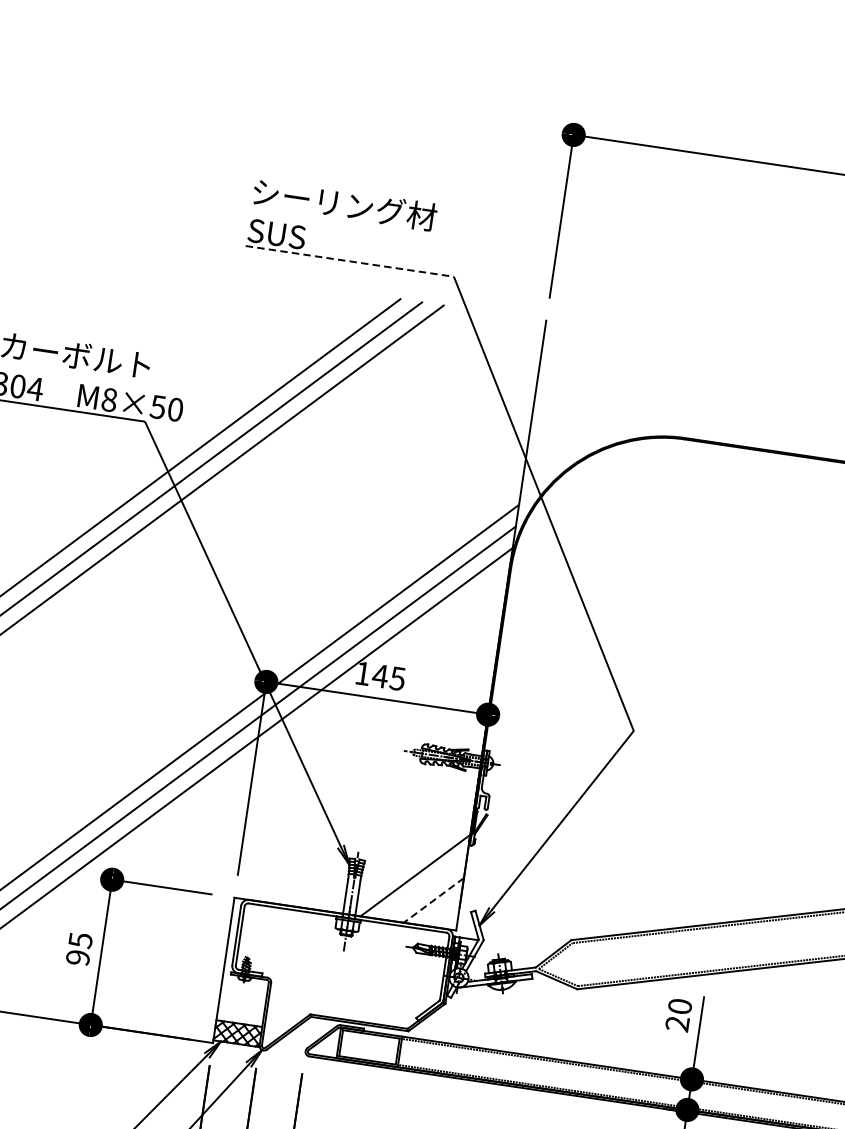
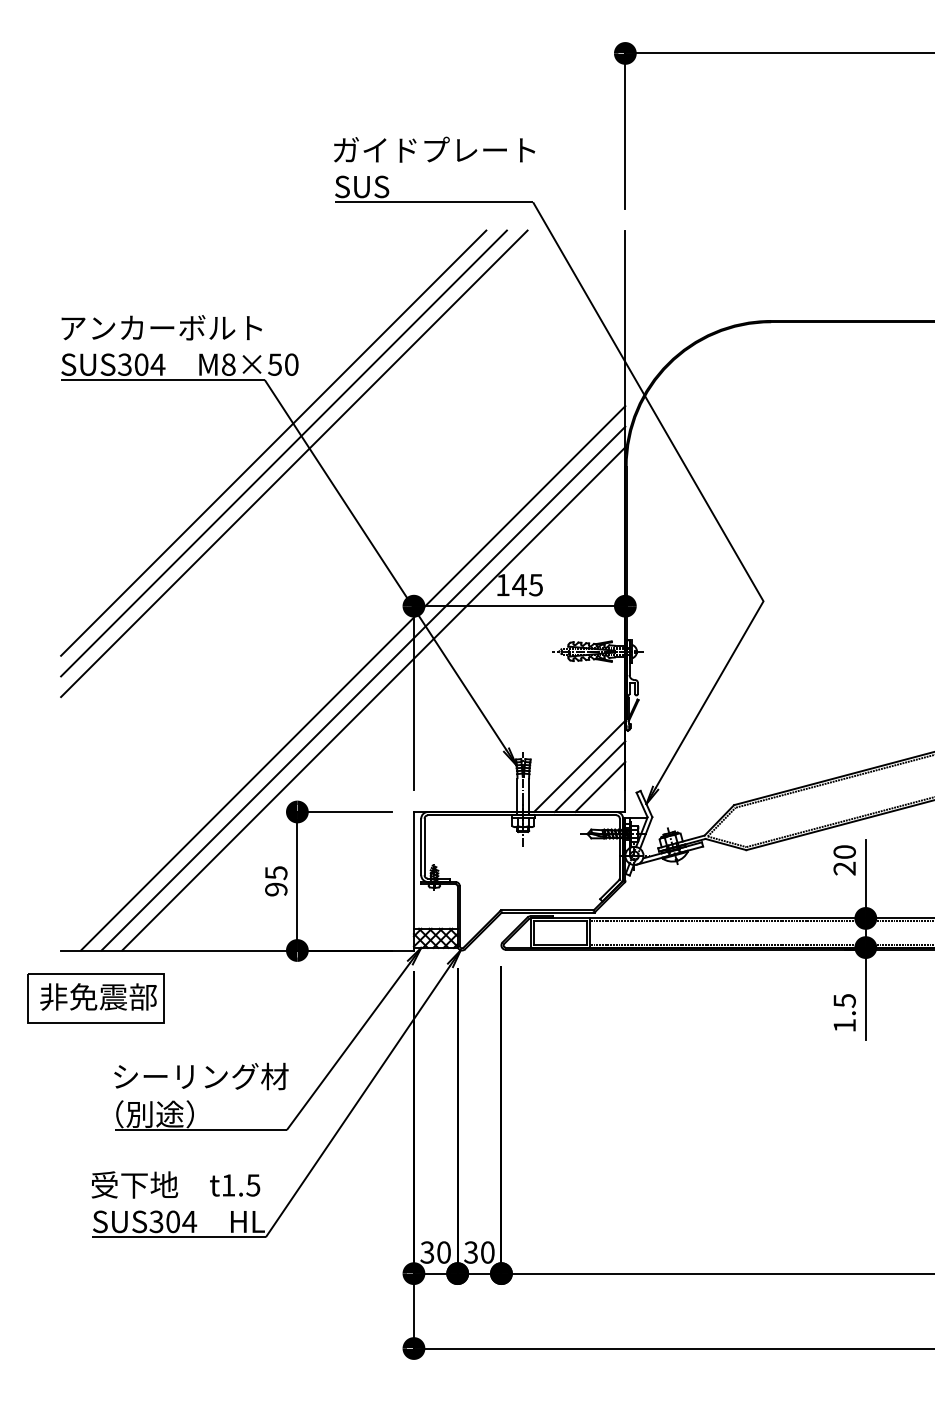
text: (358, 206) -> (434, 149), シーリング材 -> ガイドプレート
line: (350, 261) -> (434, 202), dashed -> solid
line: (424, 887) -> (589, 776), added
line: (433, 900) -> (600, 787), dashed -> solid

